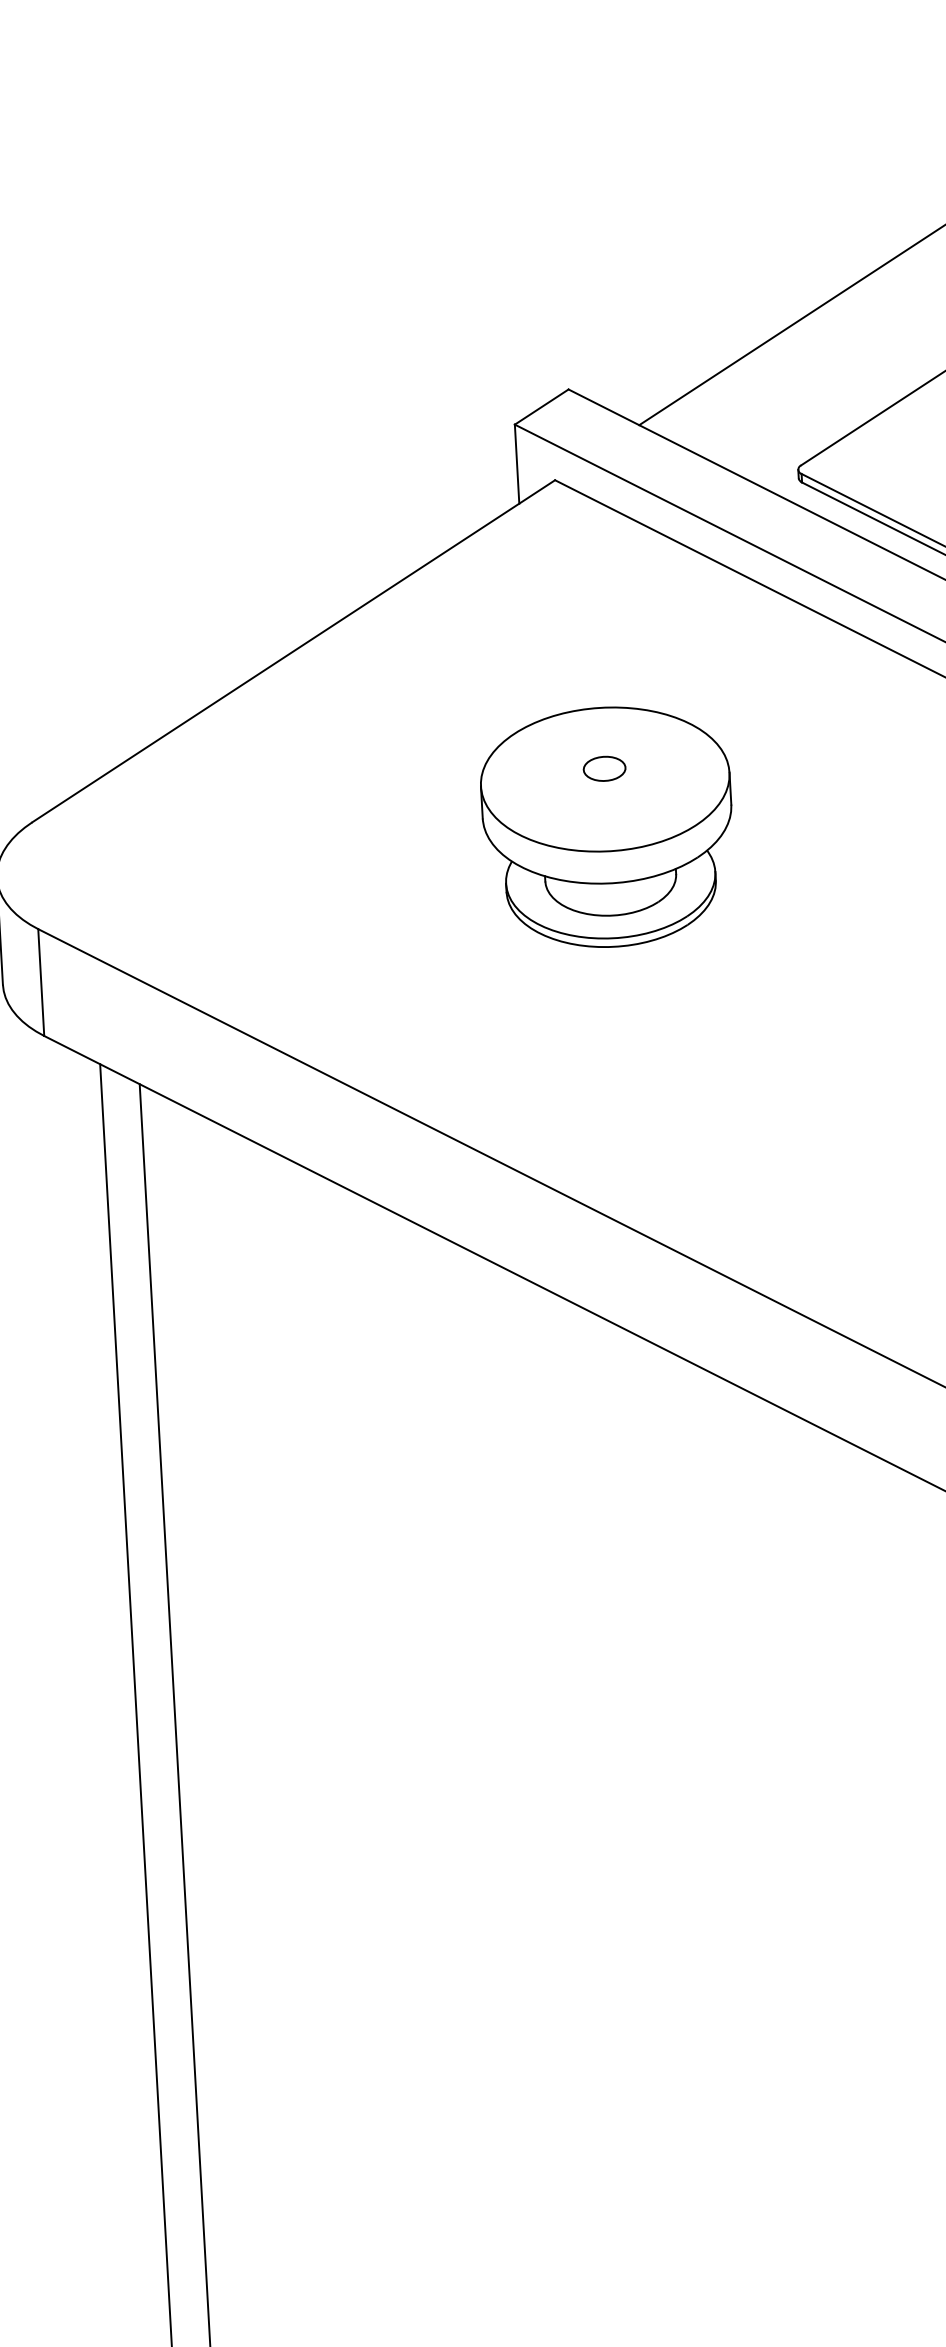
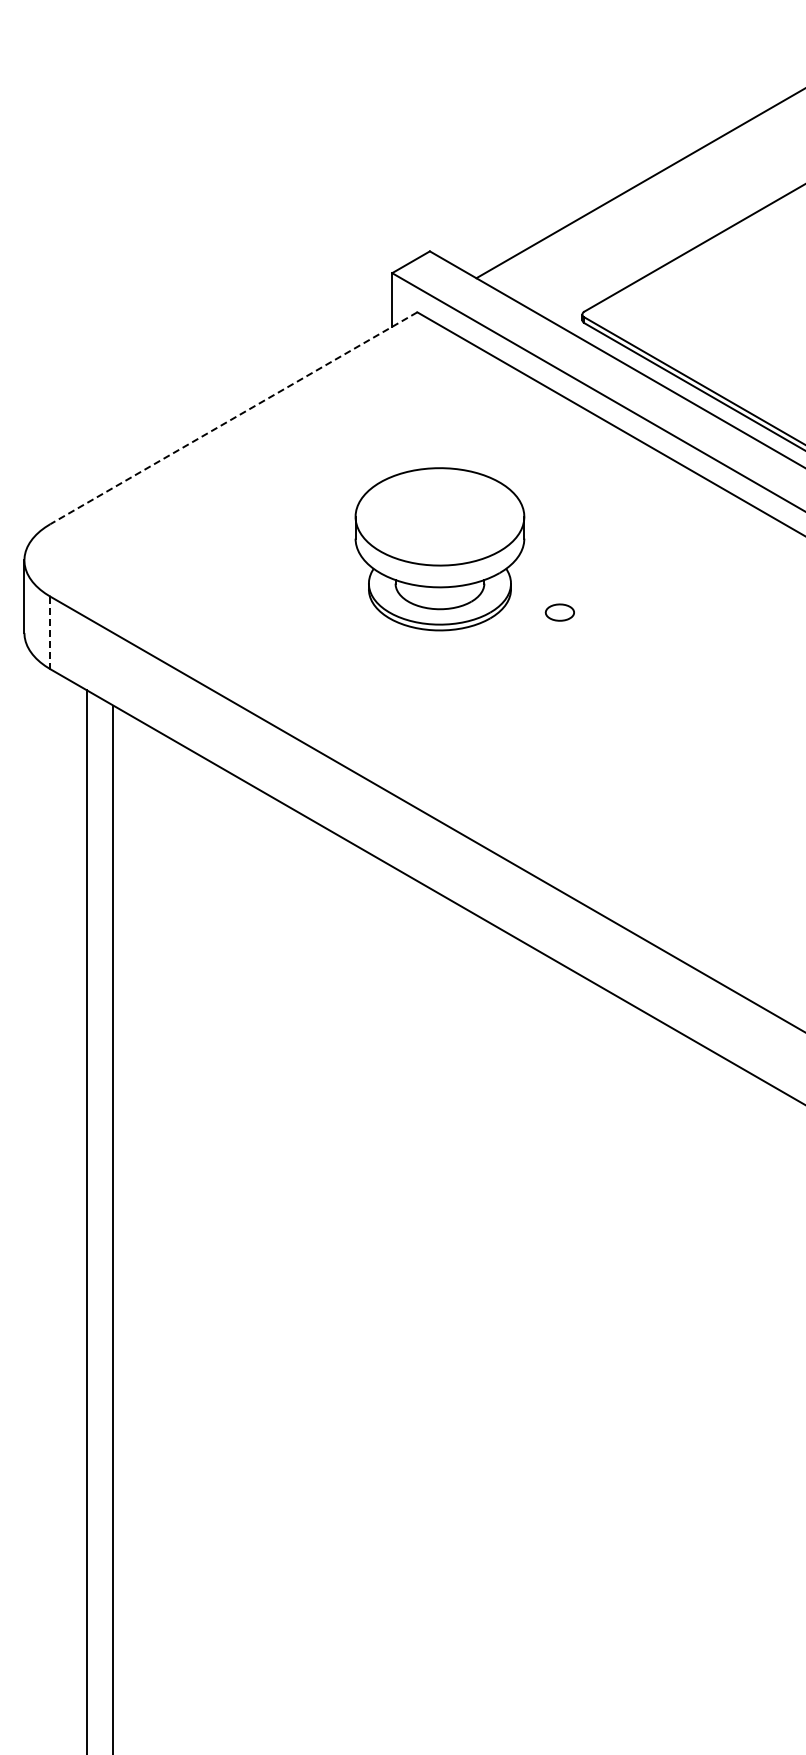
line: (293, 651) -> (233, 418), solid -> dashed
part: (603, 768) -> (559, 612), moved
line: (41, 983) -> (50, 633), solid -> dashed

